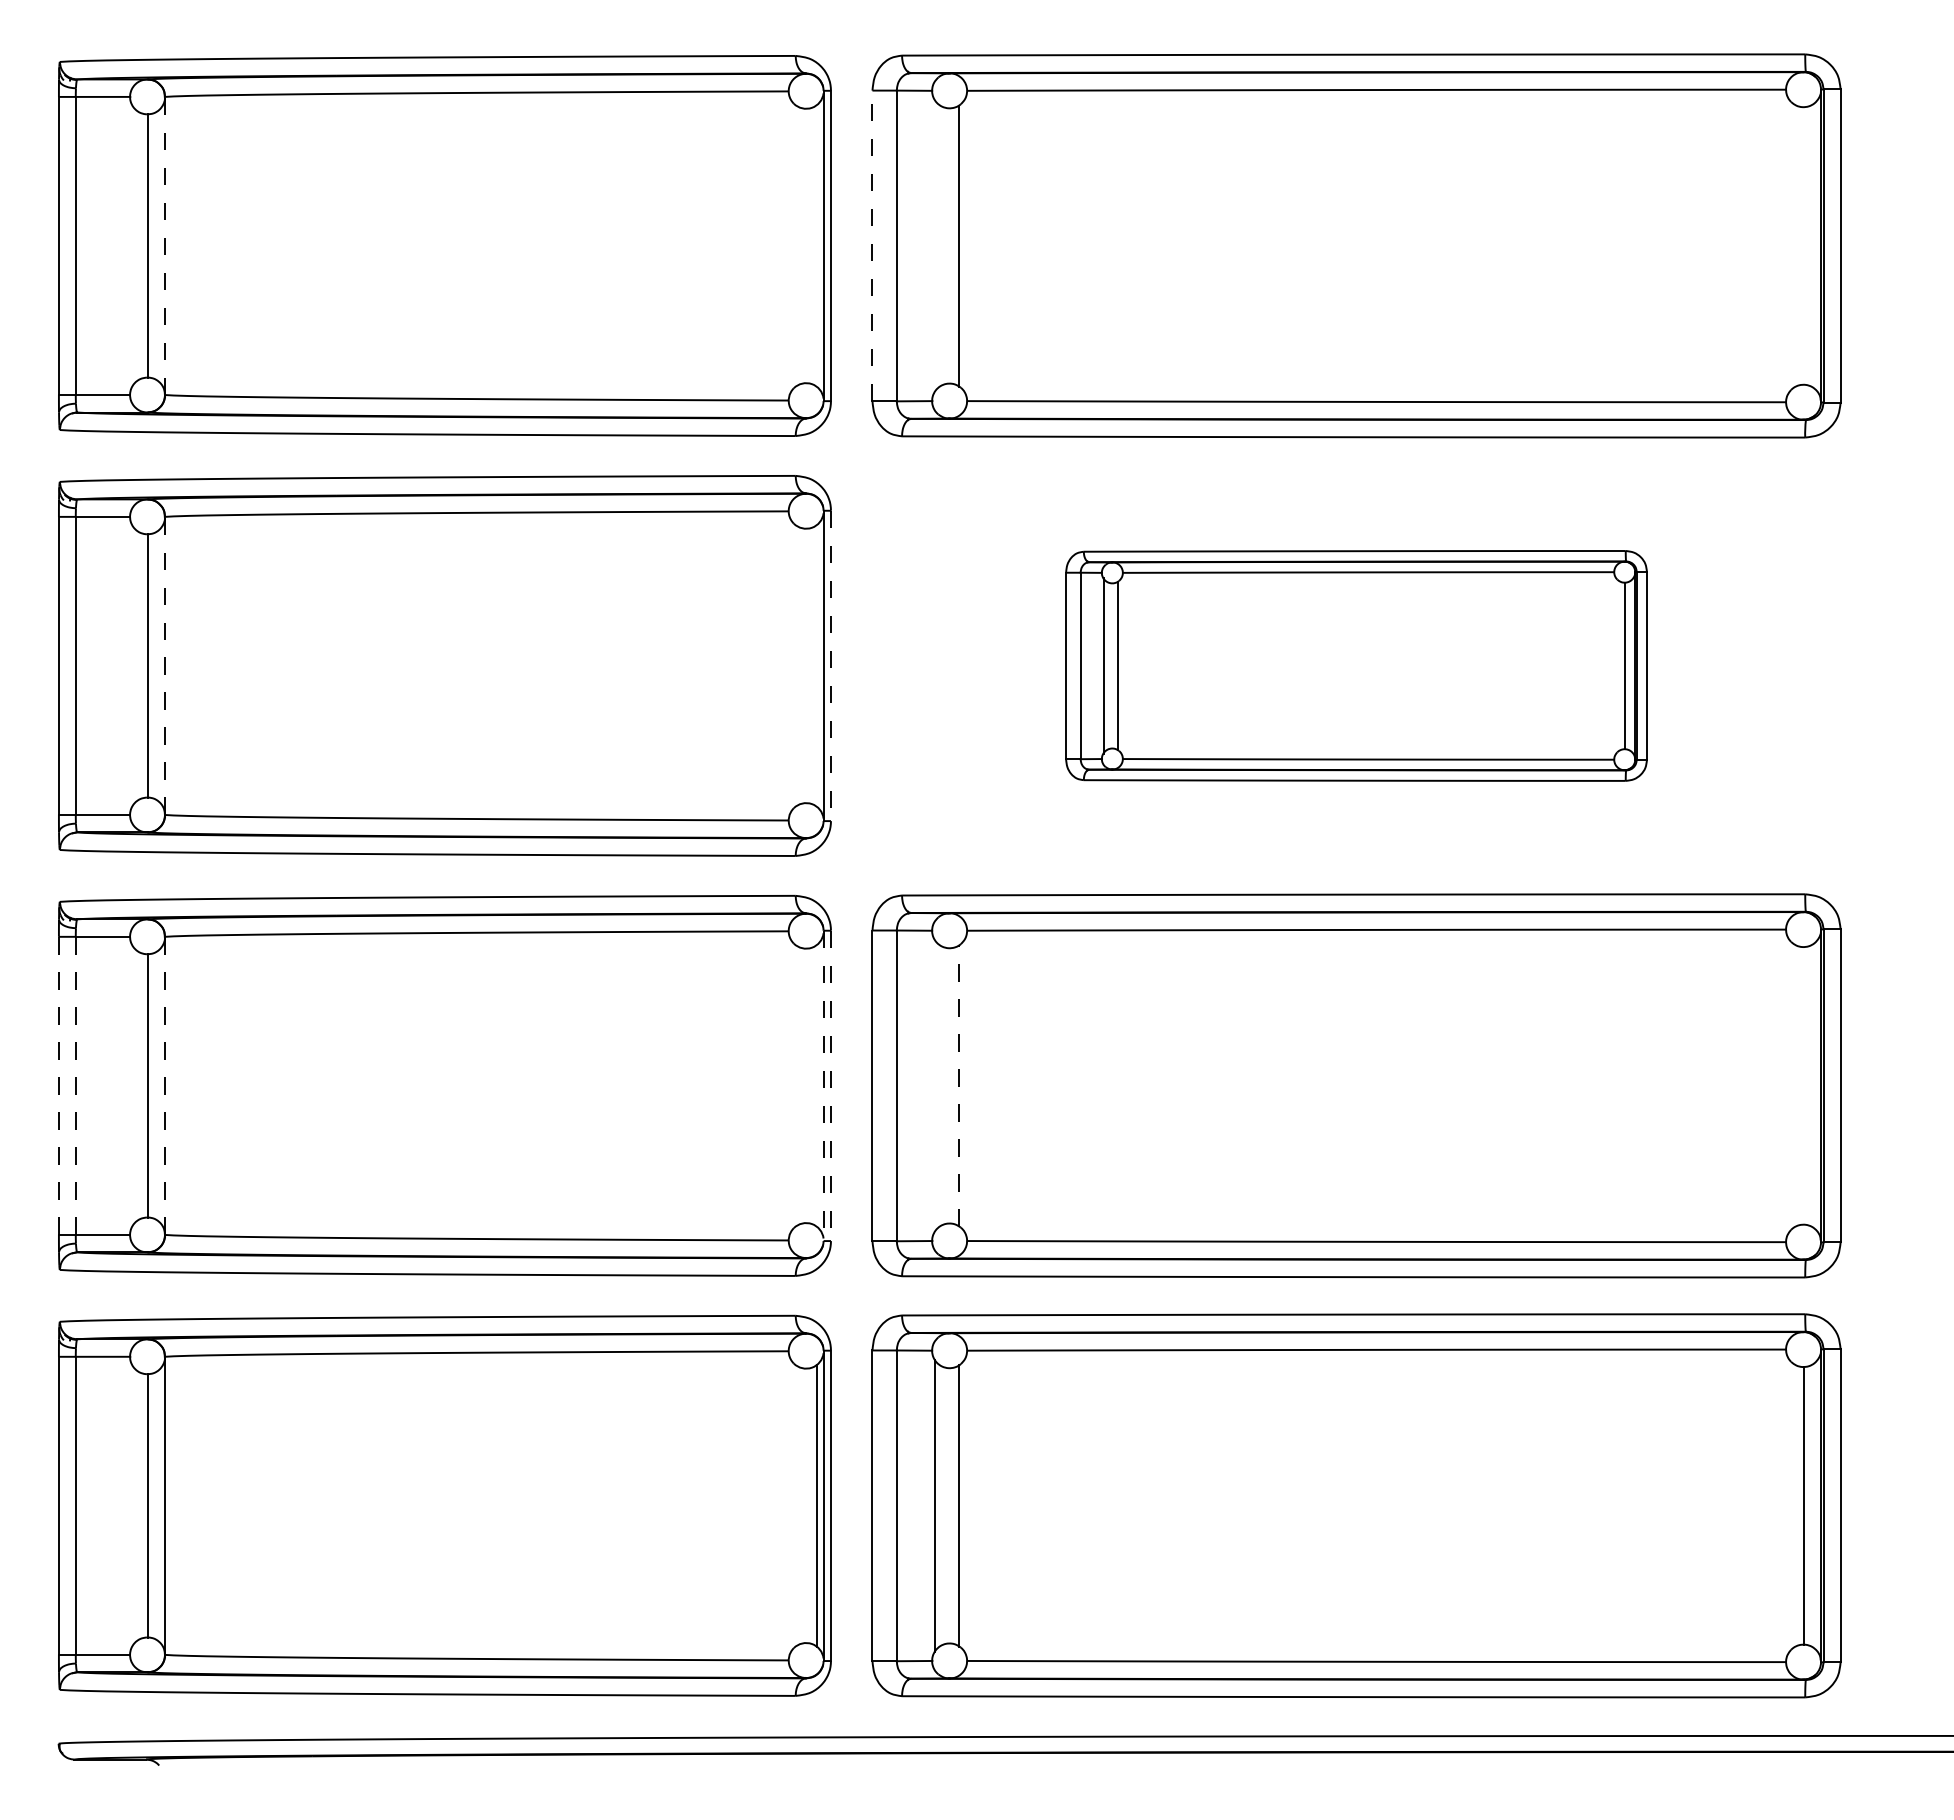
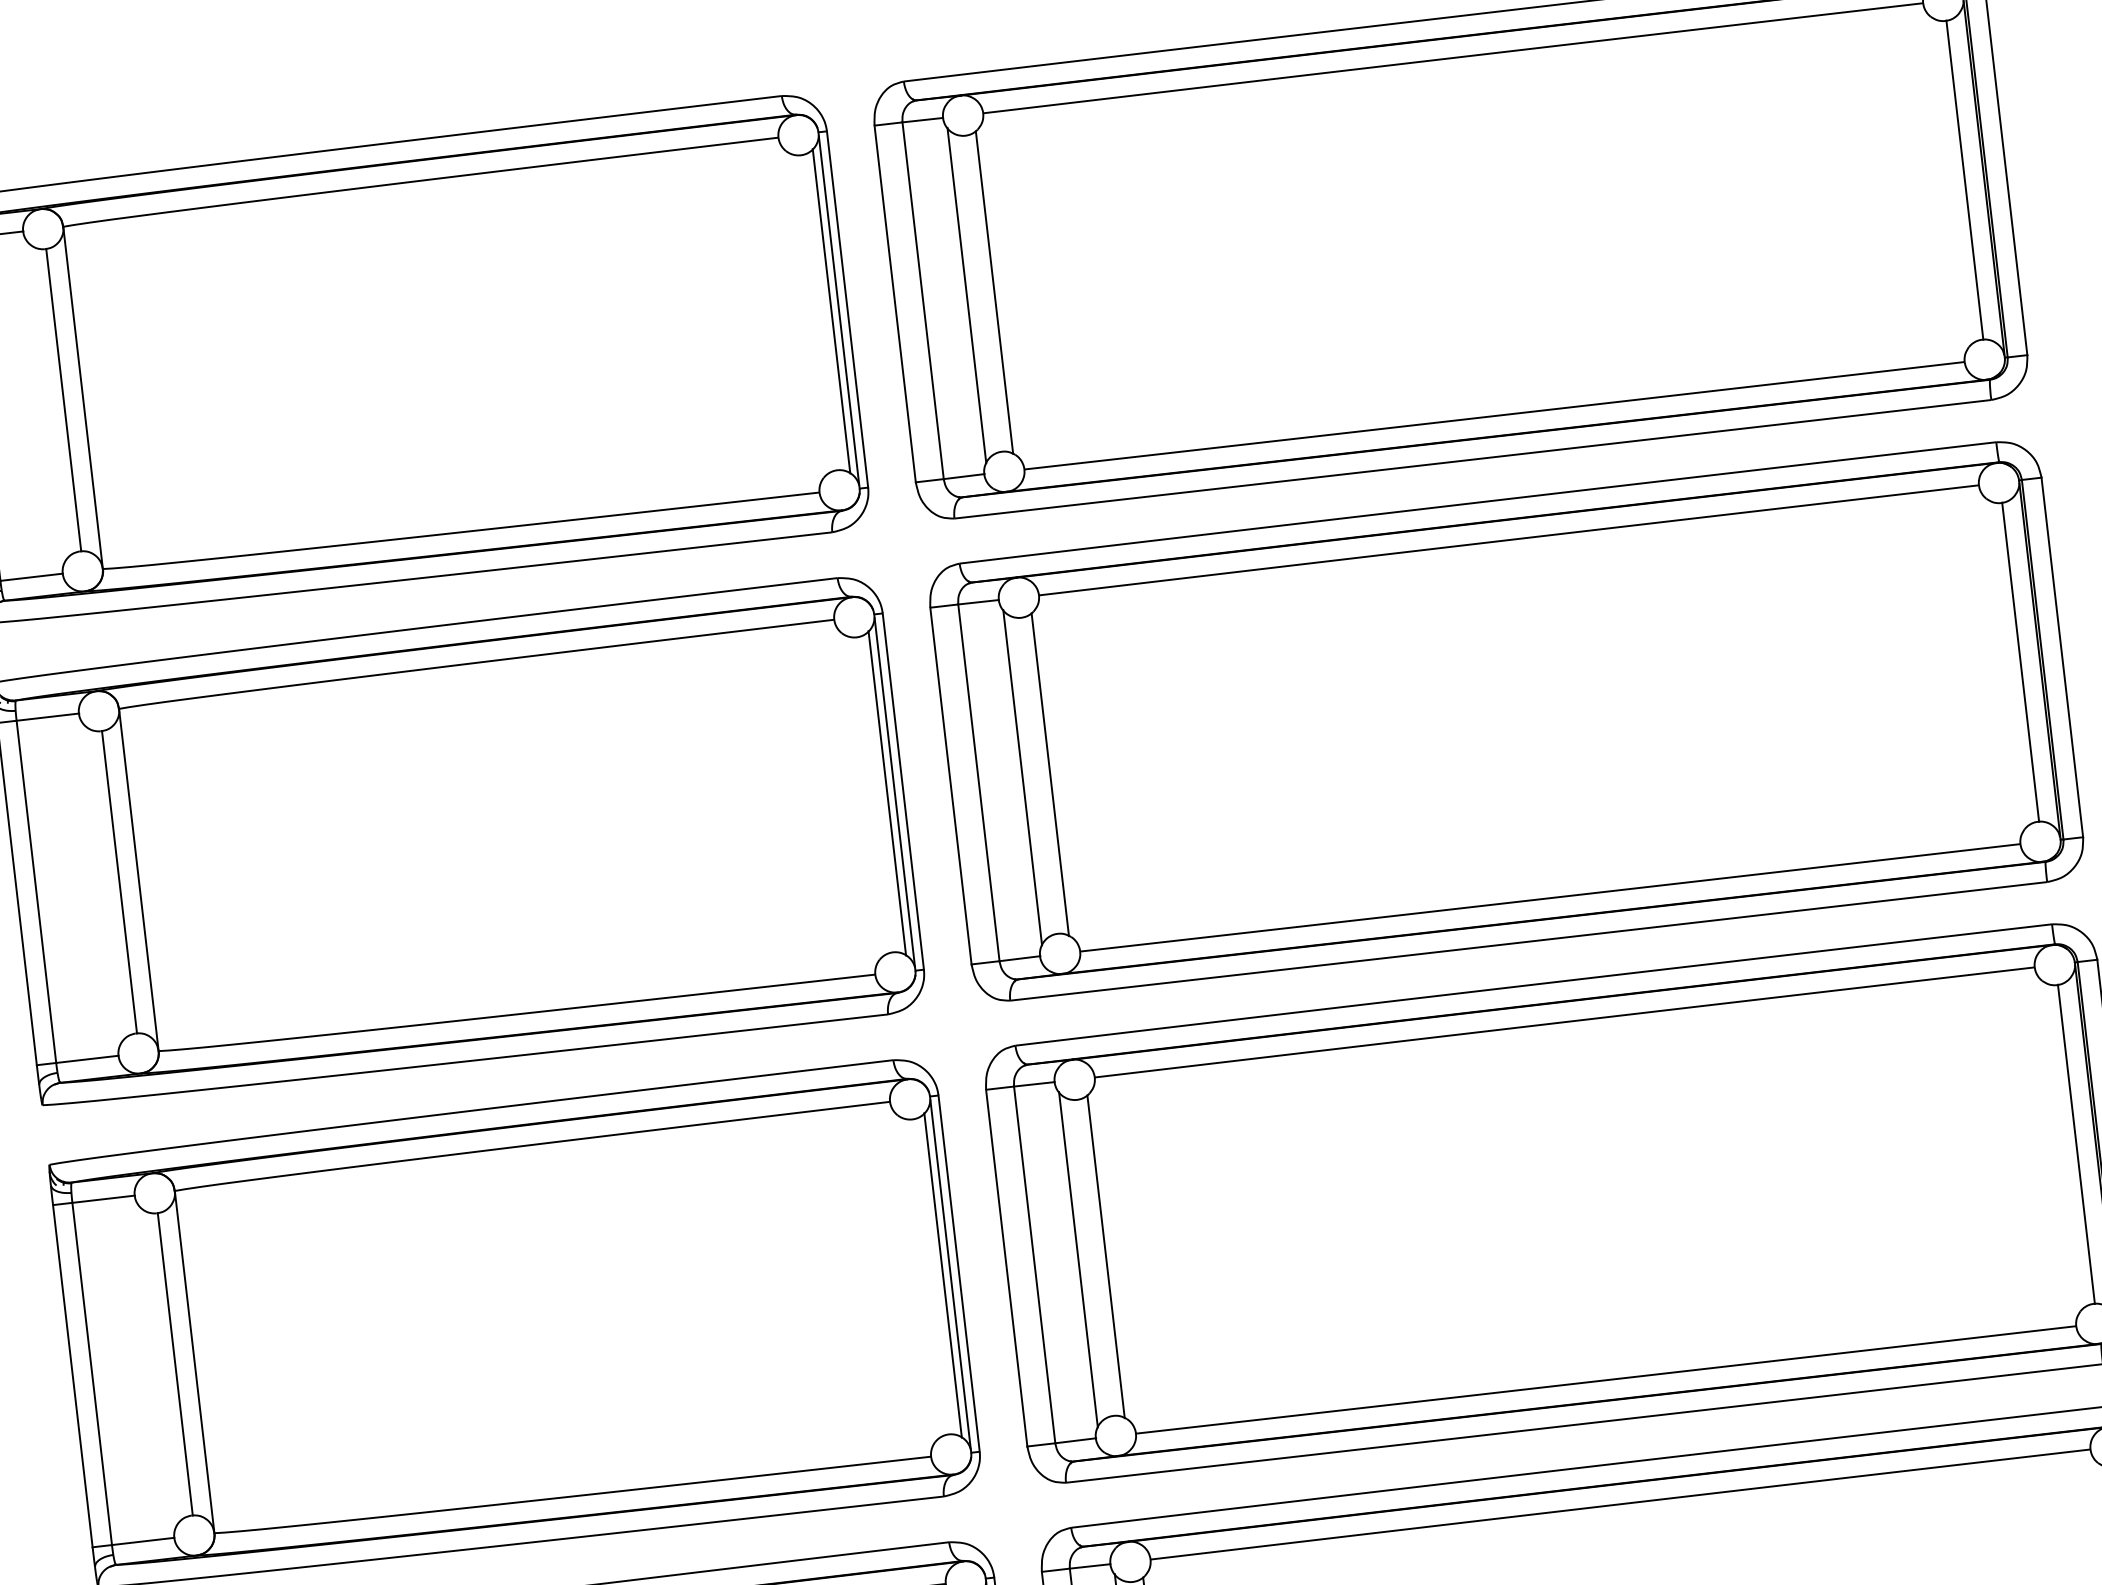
line: (165, 245) -> (83, 397), dashed -> solid
line: (817, 245) -> (832, 310), added
line: (872, 245) -> (895, 303), dashed -> solid
line: (934, 245) -> (966, 295), added
line: (1804, 245) -> (1965, 179), added
line: (165, 665) -> (139, 879), dashed -> solid
line: (817, 665) -> (887, 792), added
part: (1356, 665) -> (1506, 721), size x1.67
line: (831, 666) -> (903, 792), dashed -> solid
line: (58, 1085) -> (72, 1375), dashed -> solid
line: (75, 1085) -> (91, 1373), dashed -> solid
line: (165, 1085) -> (195, 1361), dashed -> solid
line: (817, 1085) -> (943, 1274), added
line: (934, 1085) -> (1077, 1259), added
line: (1804, 1085) -> (2076, 1143), added
line: (823, 1086) -> (950, 1275), dashed -> solid
line: (831, 1086) -> (959, 1274), dashed -> solid
line: (959, 1086) -> (1106, 1257), dashed -> solid

